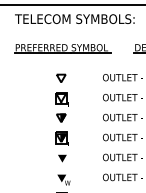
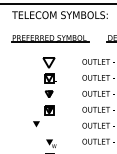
part: (61, 77) -> (49, 61), size x1.6
part: (62, 158) -> (36, 124), moved

